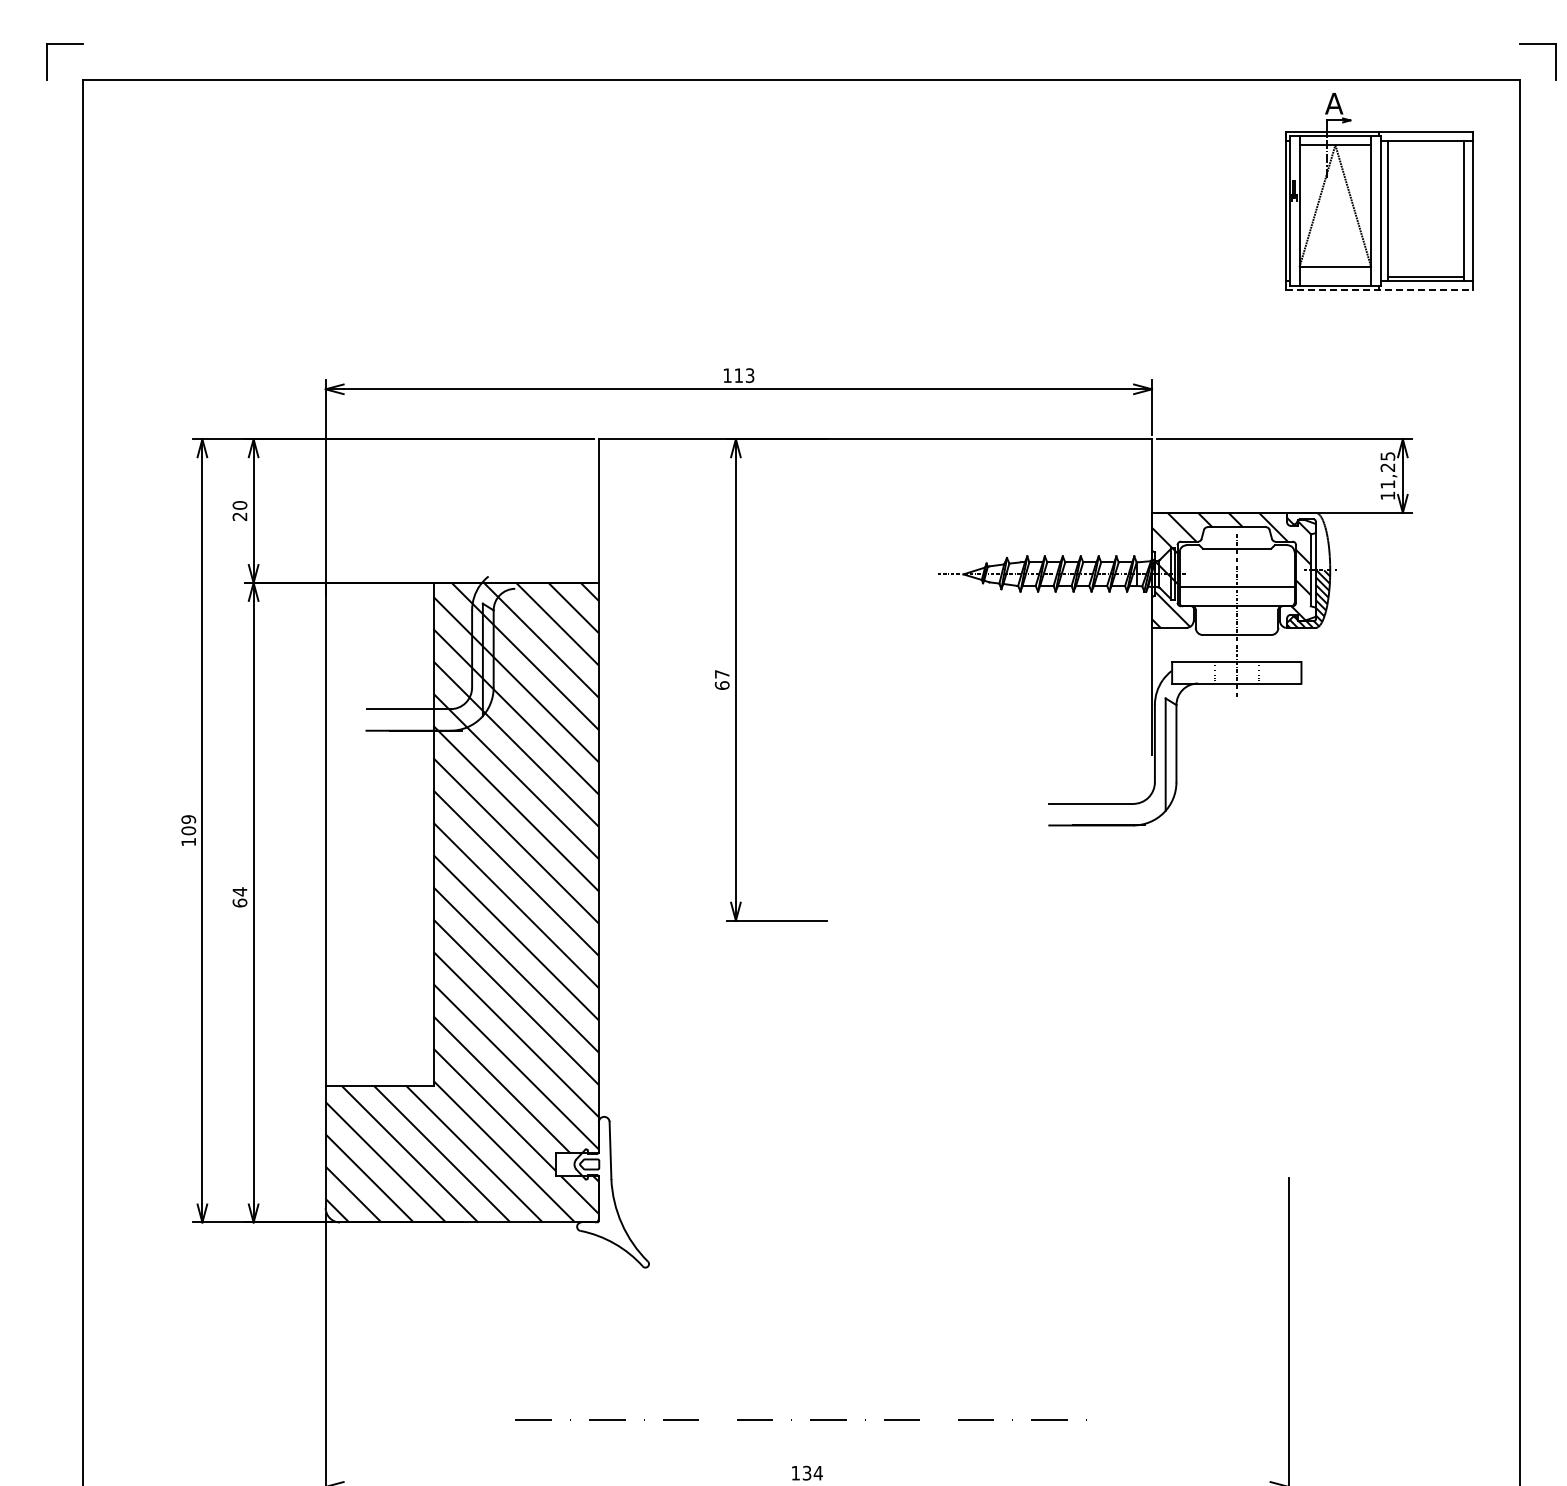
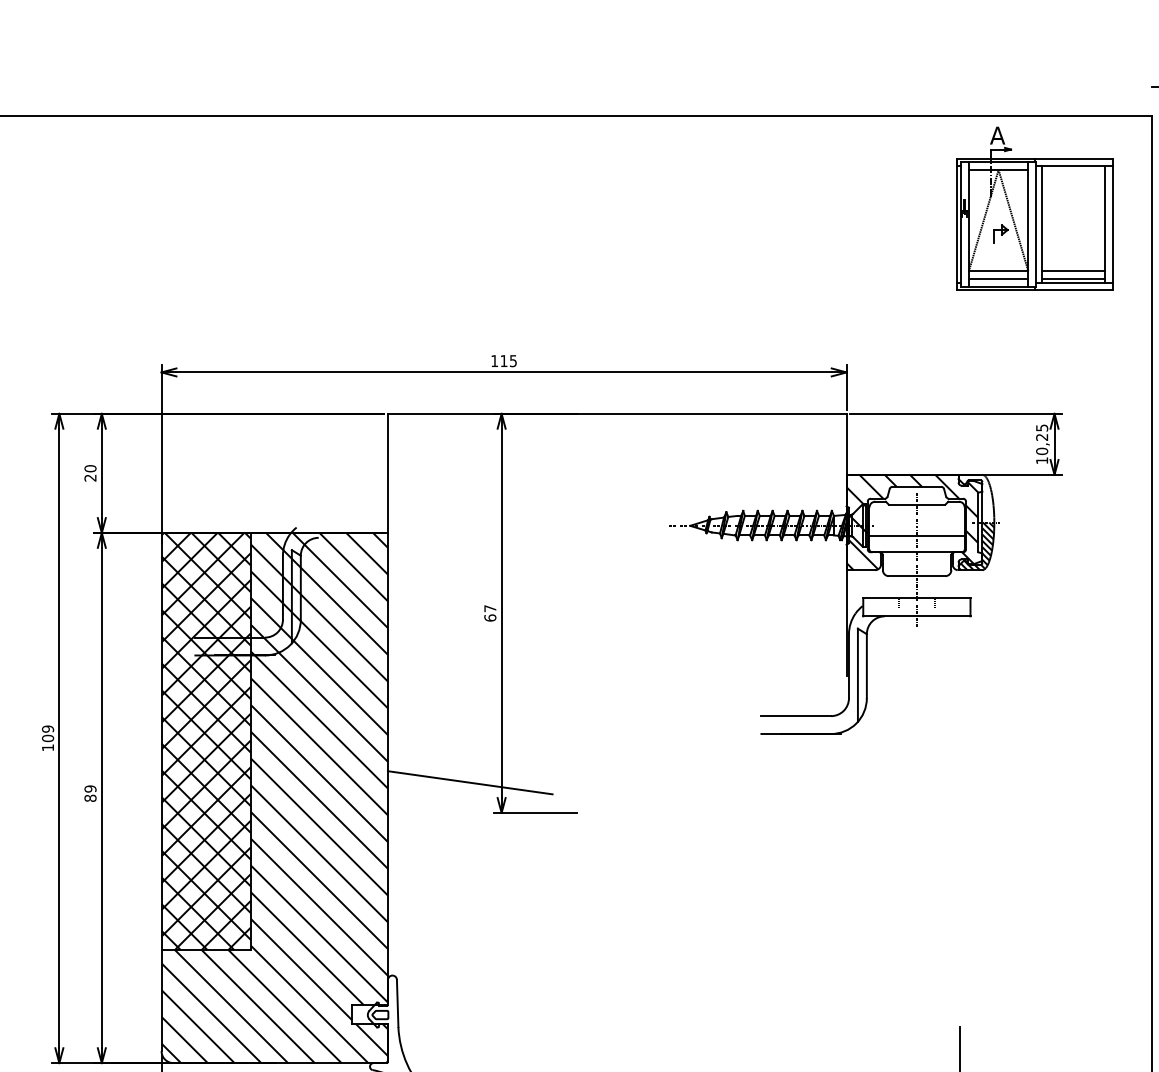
part: (1338, 221) -> (1001, 233), added
line: (1425, 267) -> (1073, 271), added
line: (1335, 276) -> (998, 278), added
line: (1379, 290) -> (1035, 290), dashed -> solid
text: (750, 375) -> (513, 360), 113 -> 115
text: (1387, 484) -> (1041, 451), 11,25 -> 10,25
hatch: (379, 833) -> (206, 740), added
line: (697, 884) -> (469, 782), added
text: (239, 897) -> (90, 793), 64 -> 89

